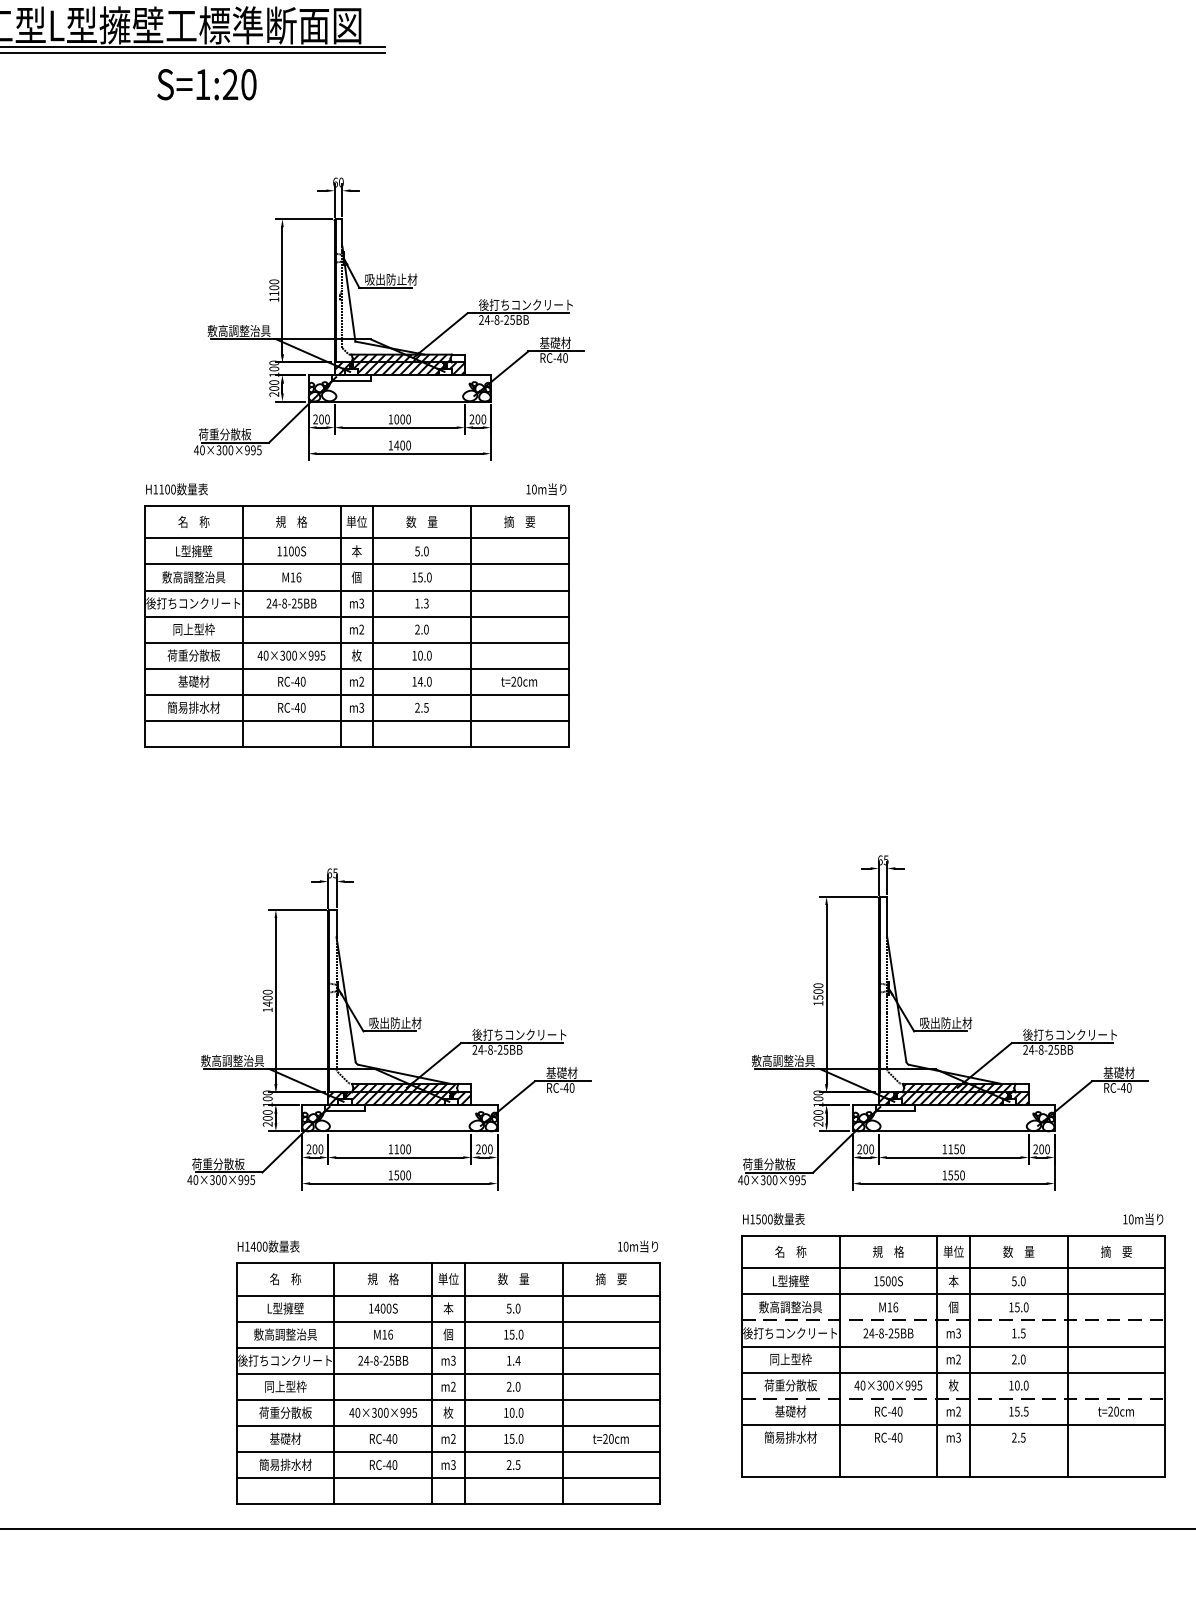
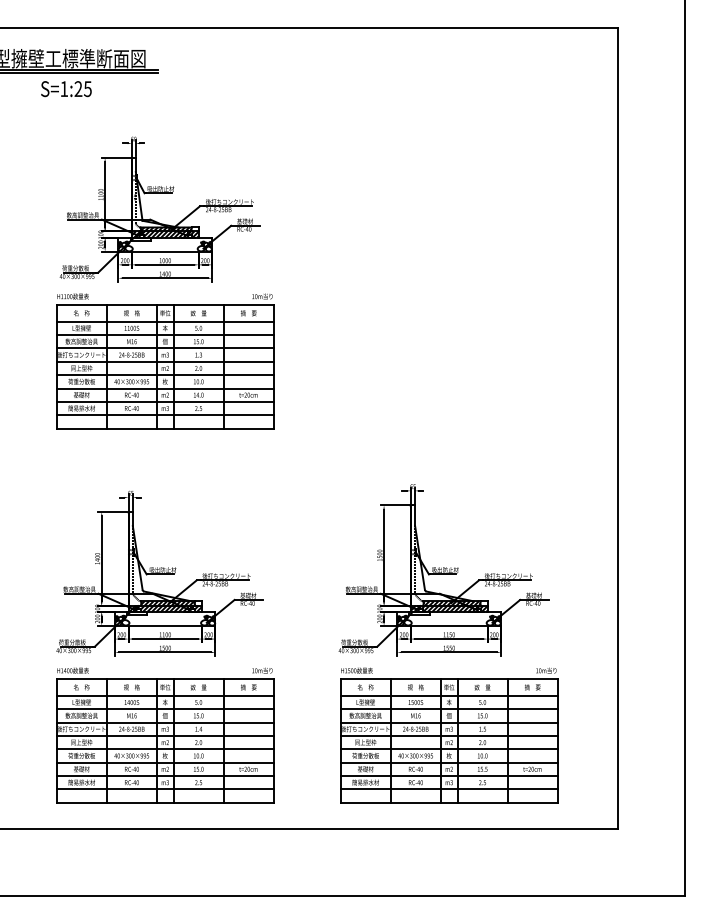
text: (248, 83) -> (87, 88), S=1:20 -> S=1:25
part: (357, 616) -> (165, 361), moved
line: (954, 1320) -> (449, 722), dashed -> solid
part: (448, 1372) -> (165, 735), moved
line: (954, 1398) -> (449, 762), dashed -> solid
line: (952, 1451) -> (448, 789), added

